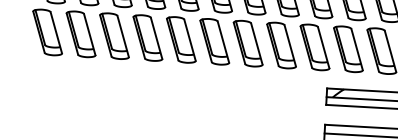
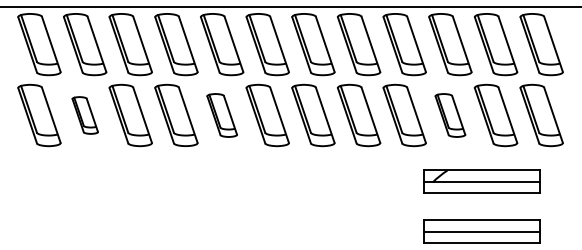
part: (81, 34) -> (85, 115), size x0.6
part: (181, 39) -> (222, 115), size x0.7
part: (348, 49) -> (450, 115), size x0.7

